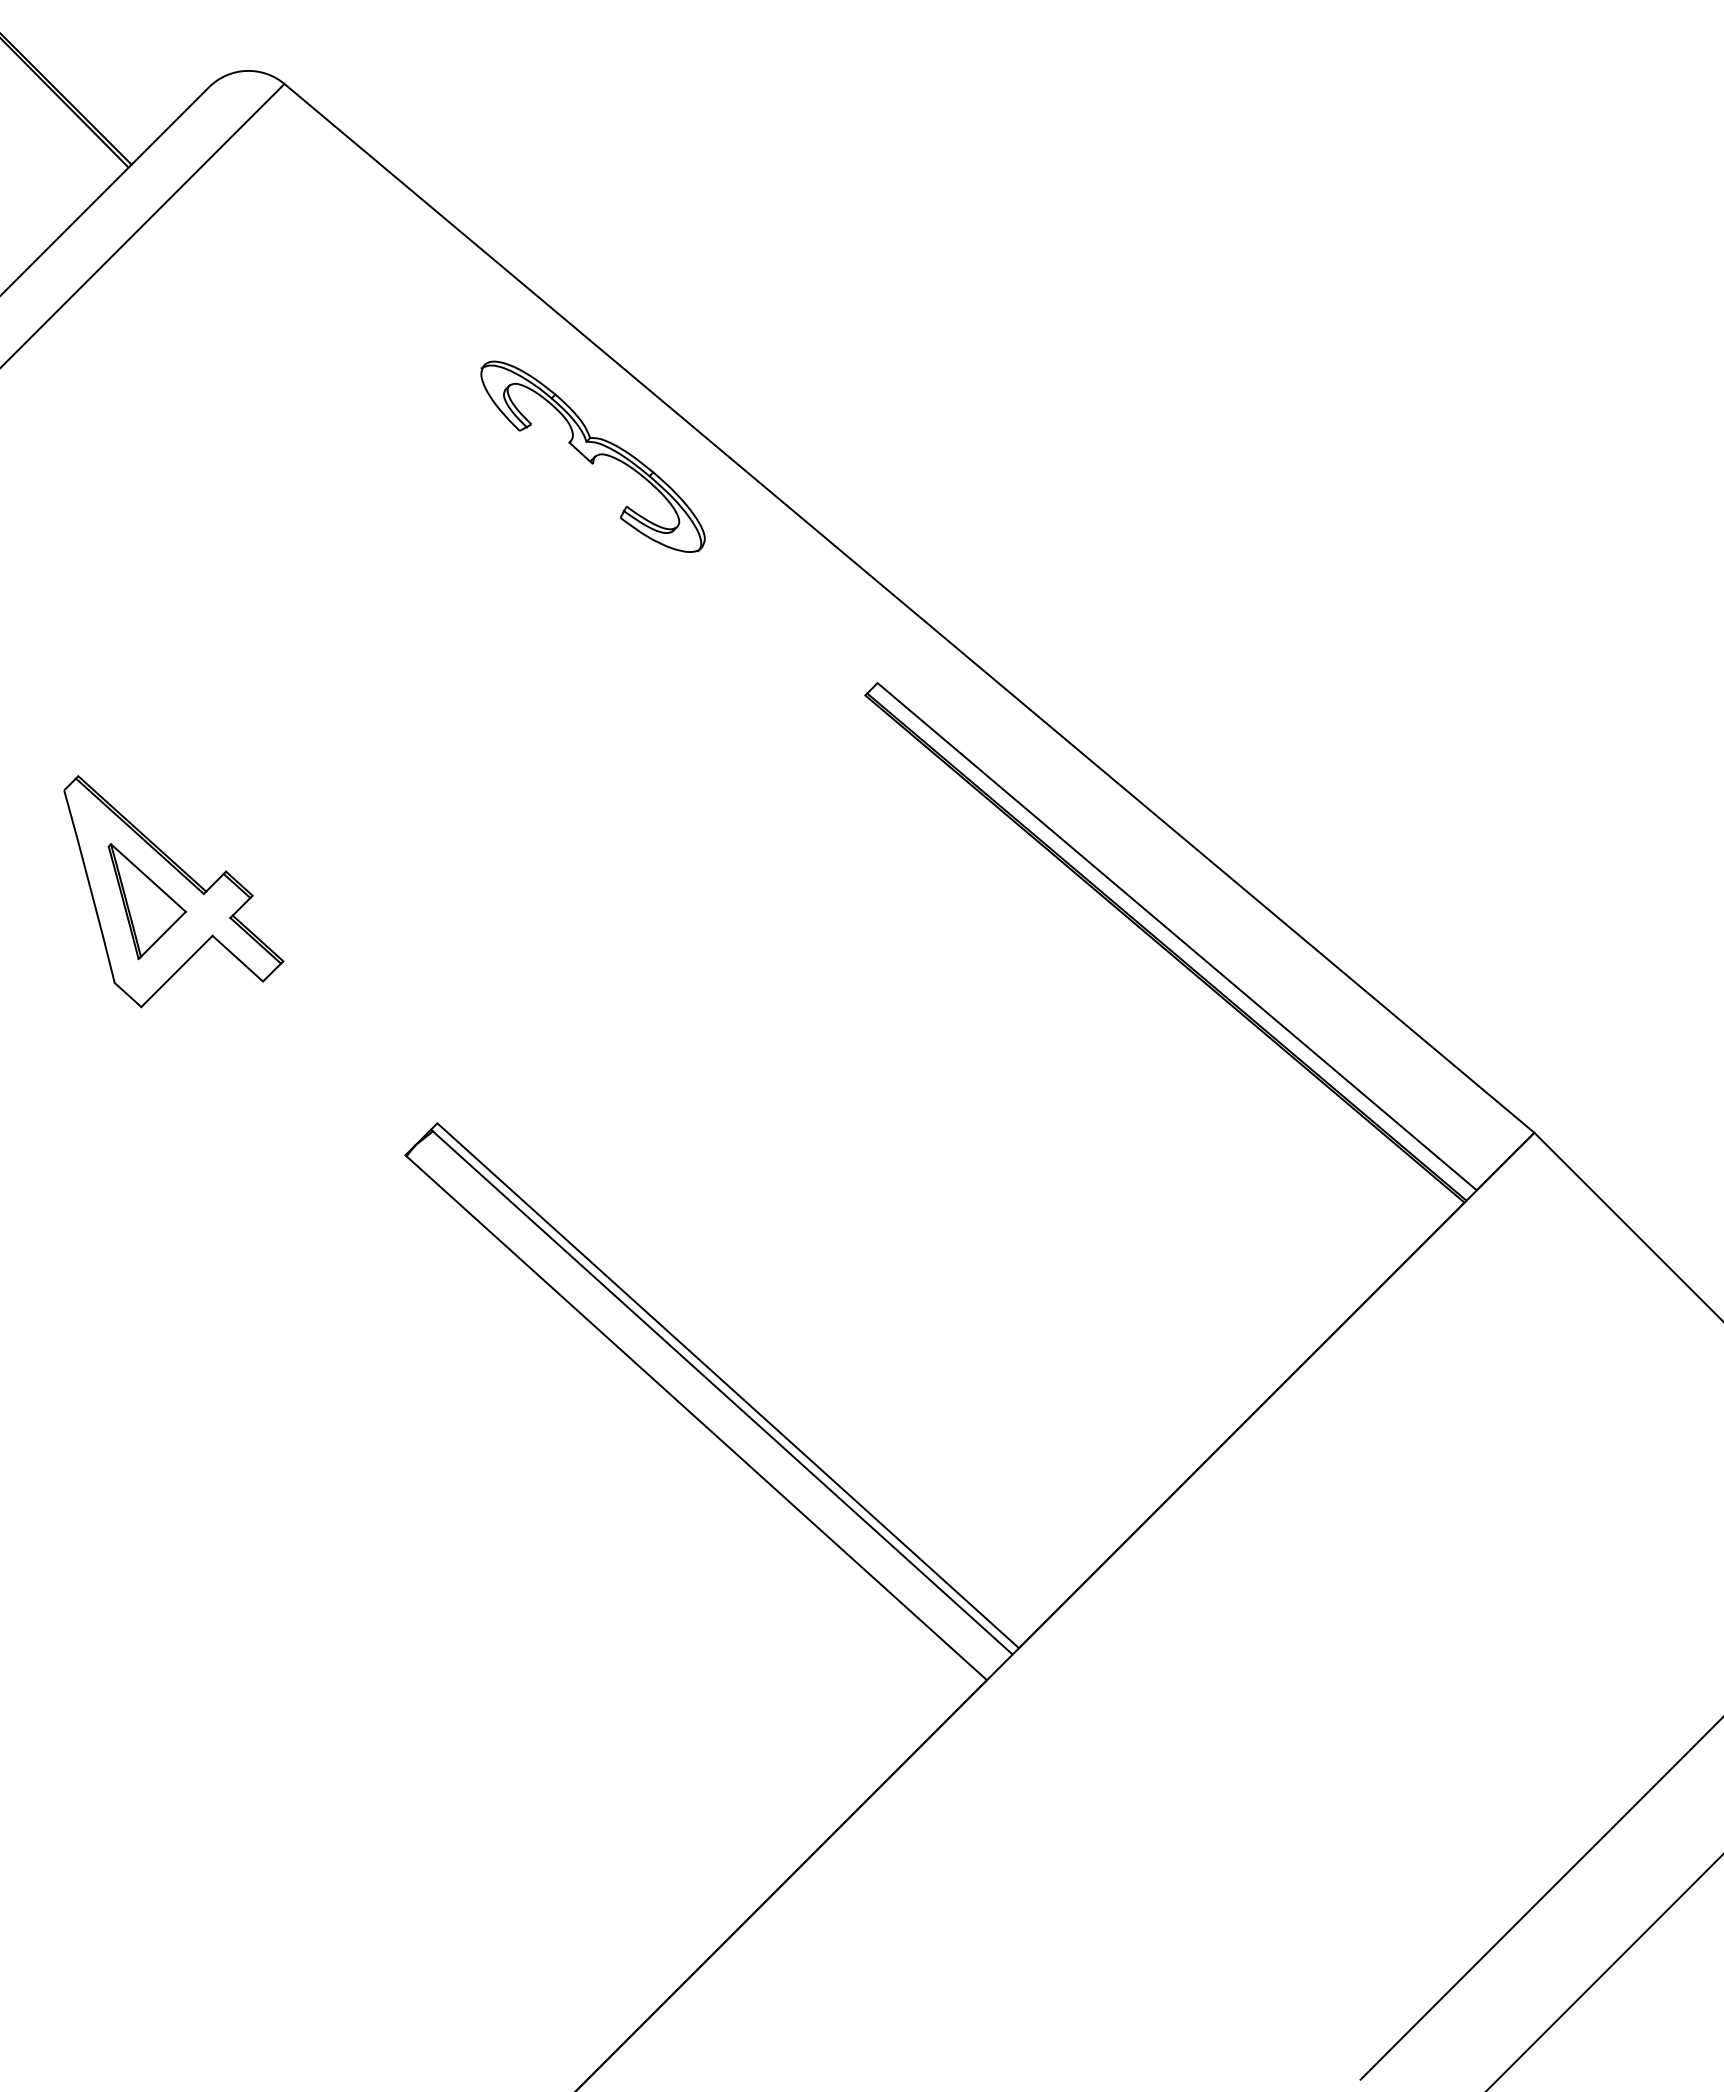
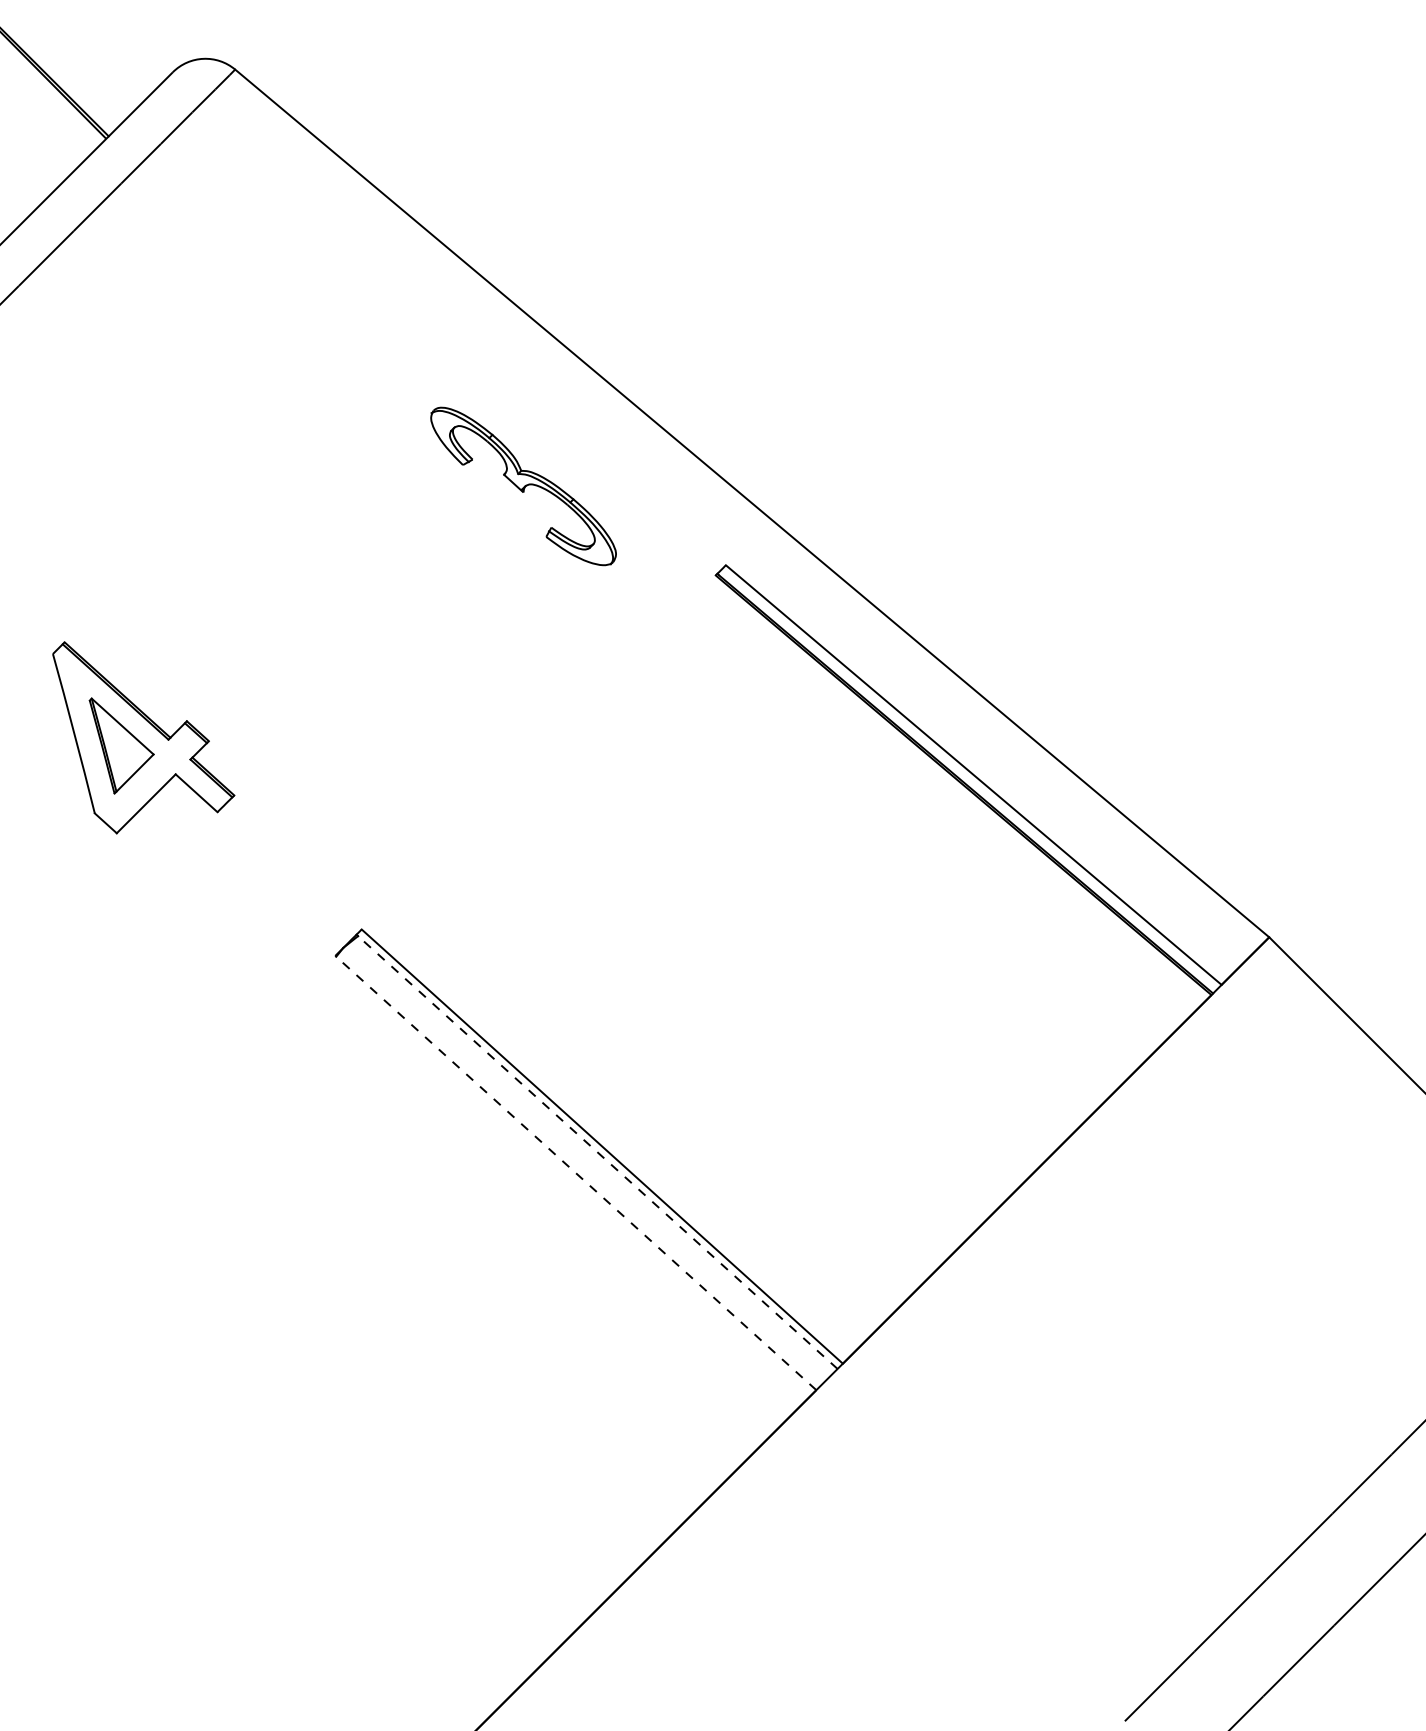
part: (592, 456) -> (523, 486), moved
line: (722, 1392) -> (597, 1152), solid -> dashed
line: (696, 1417) -> (576, 1172), solid -> dashed

